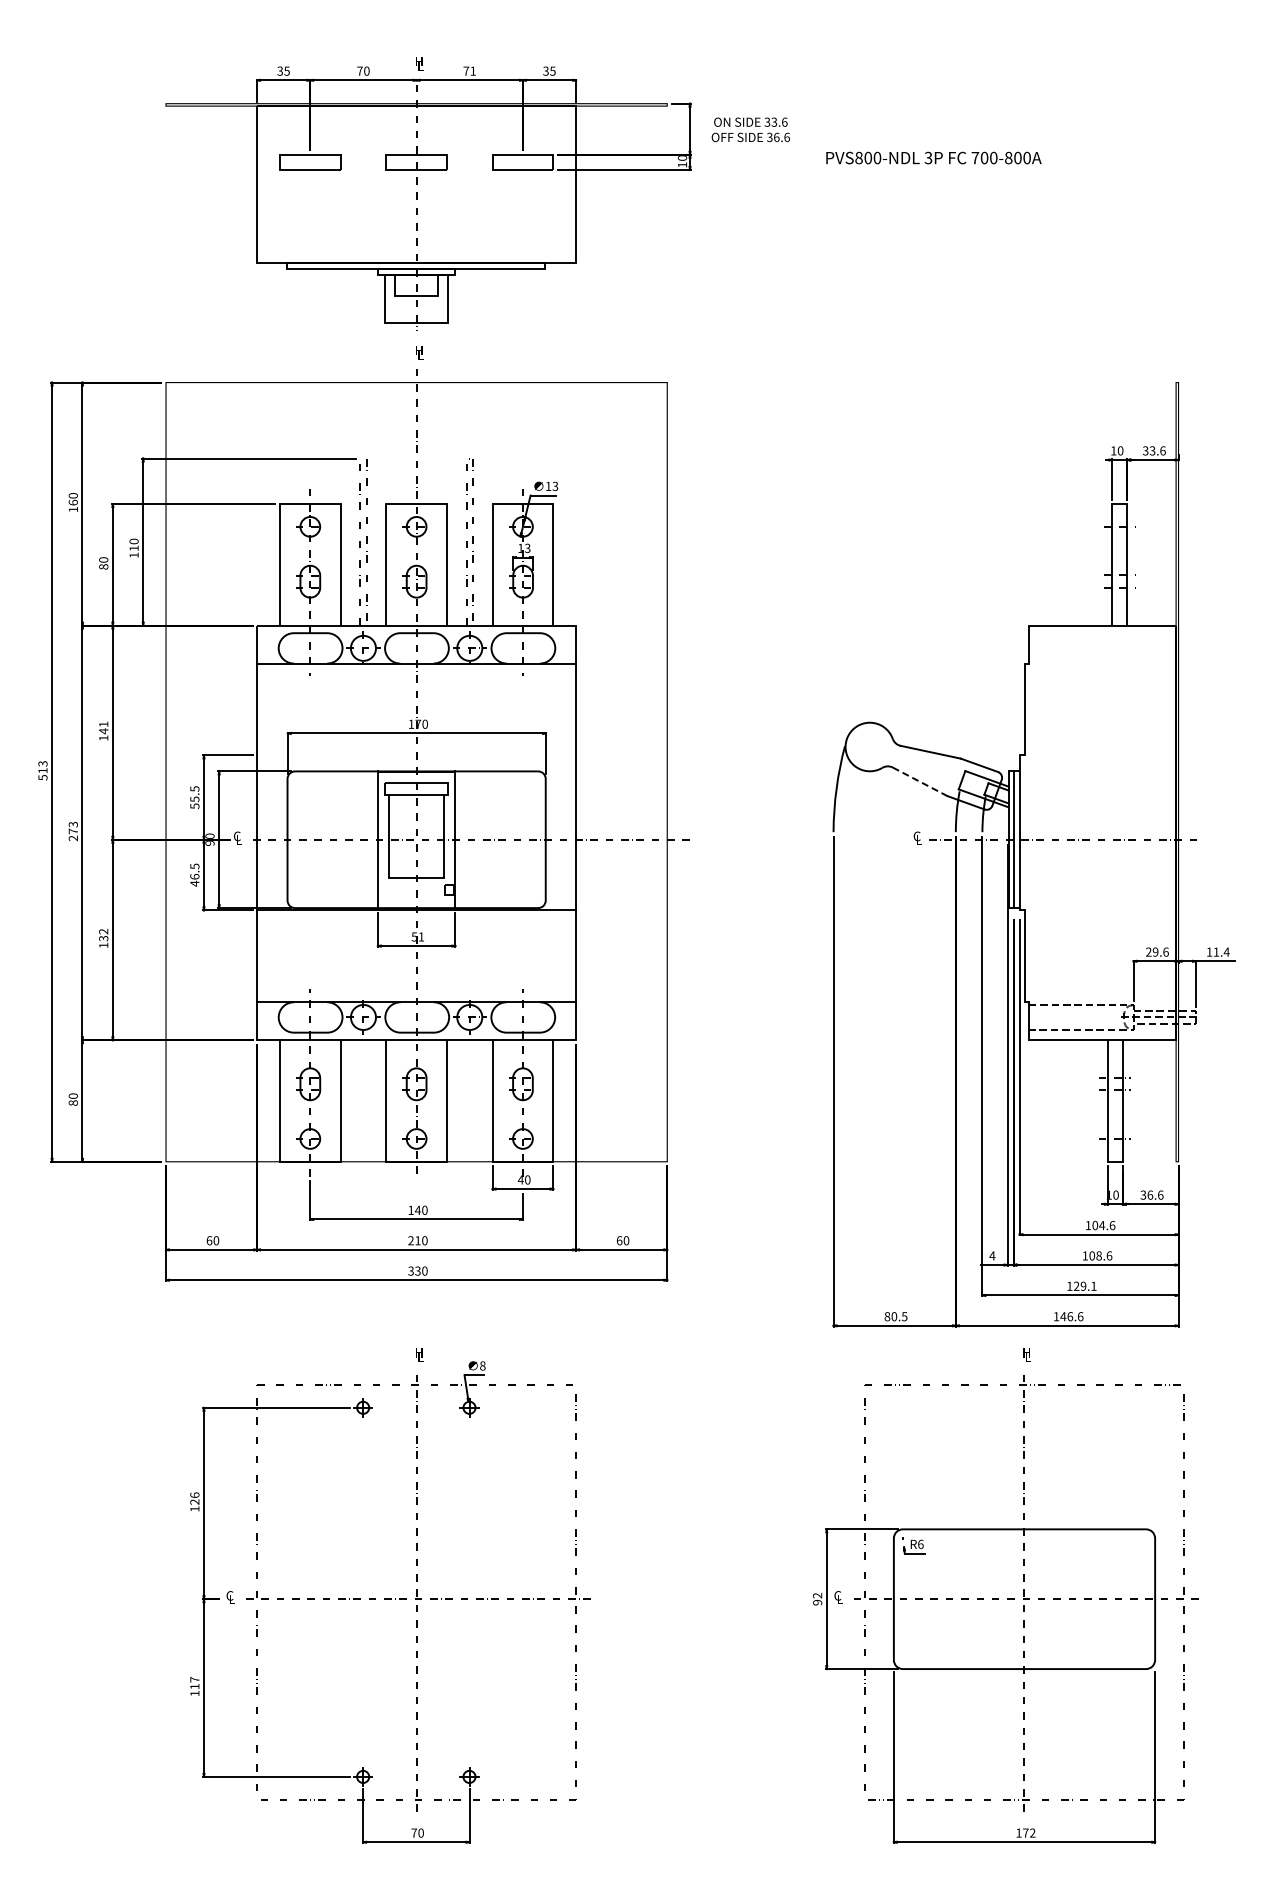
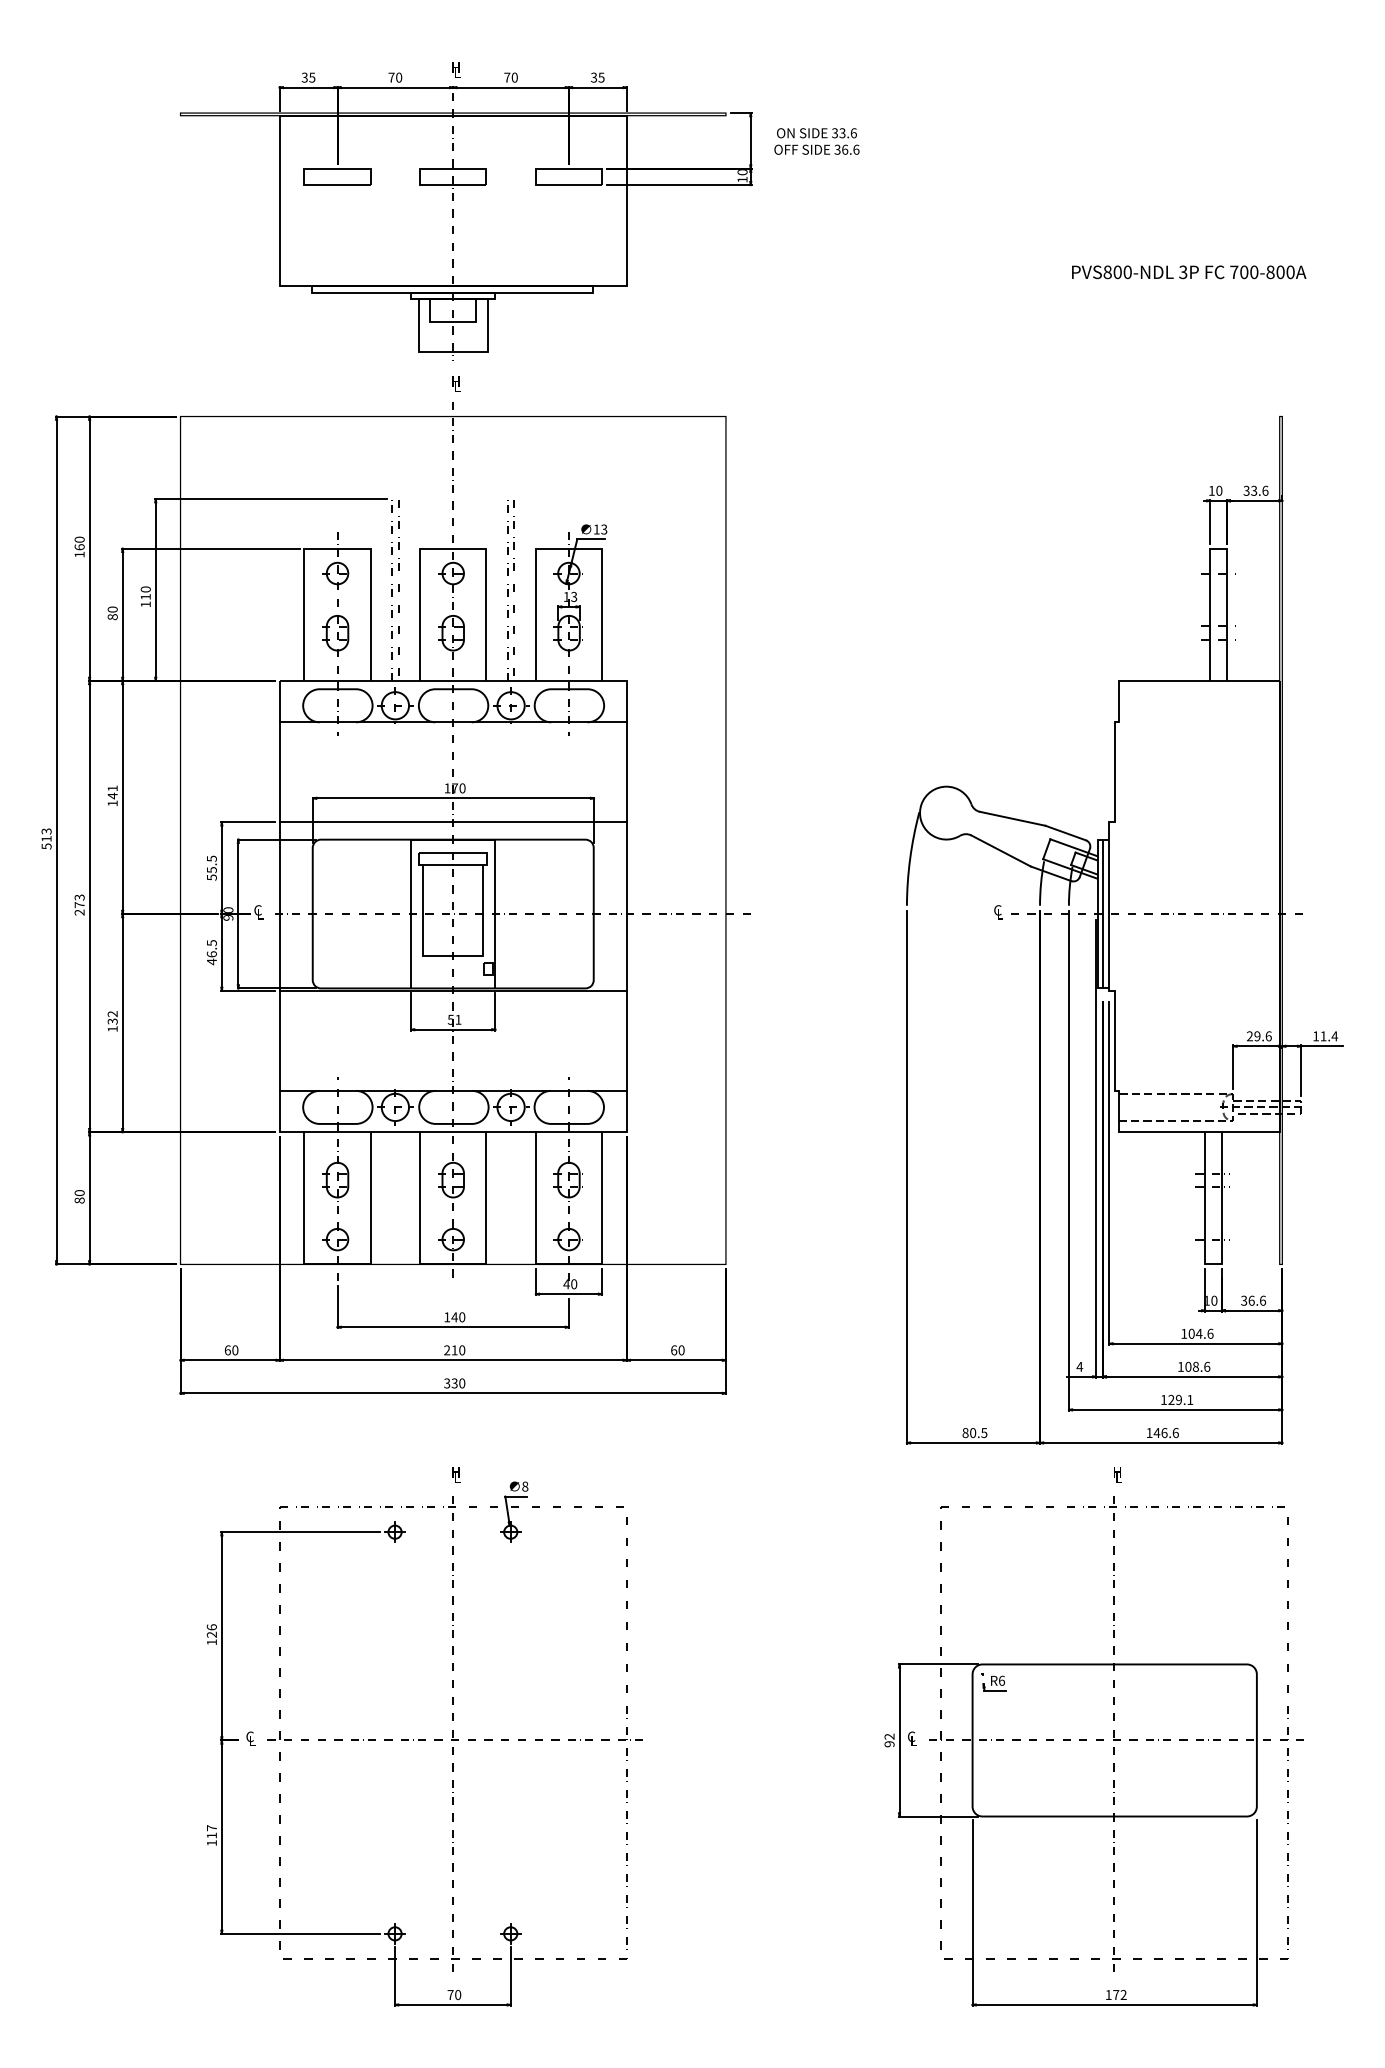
text: (472, 70) -> (514, 76), 71 -> 70
text: (933, 157) -> (1188, 271), moved
line: (416, 755) -> (453, 822), added
line: (920, 781) -> (1001, 850), dashed -> solid

